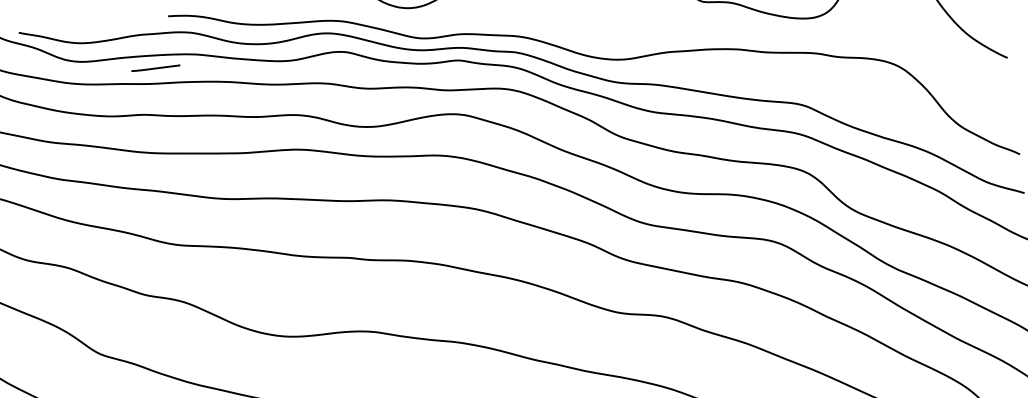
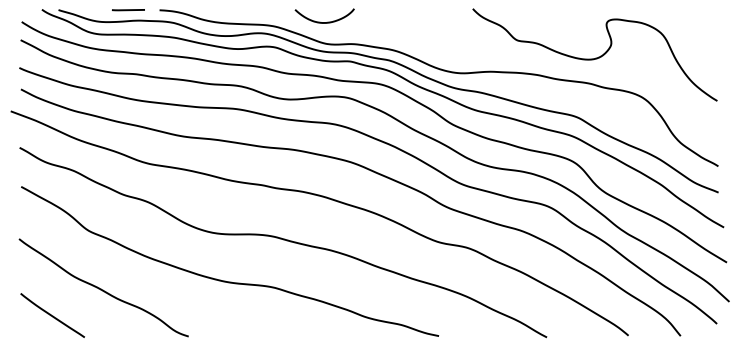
line: (156, 68) -> (128, 10), moved

